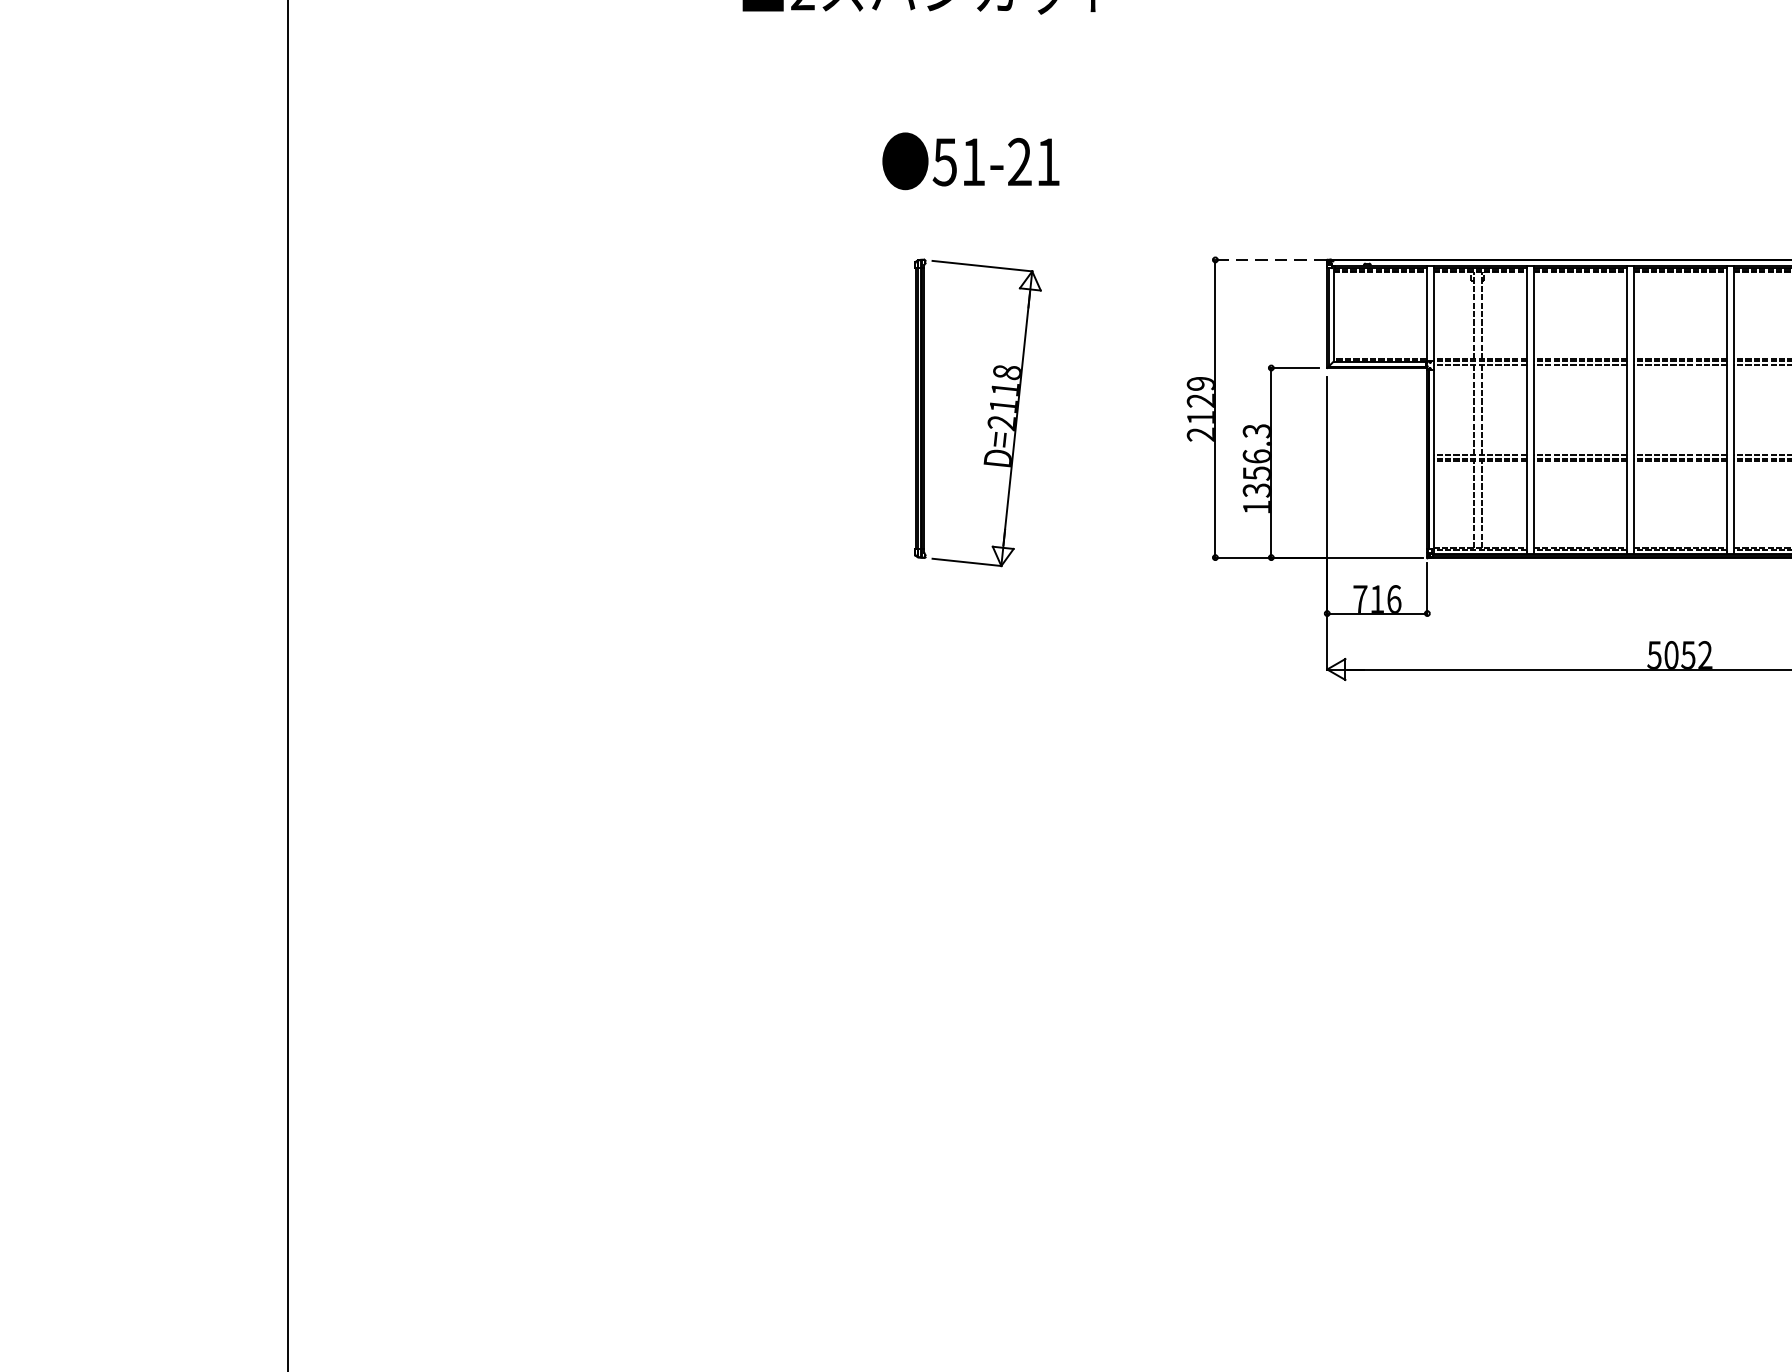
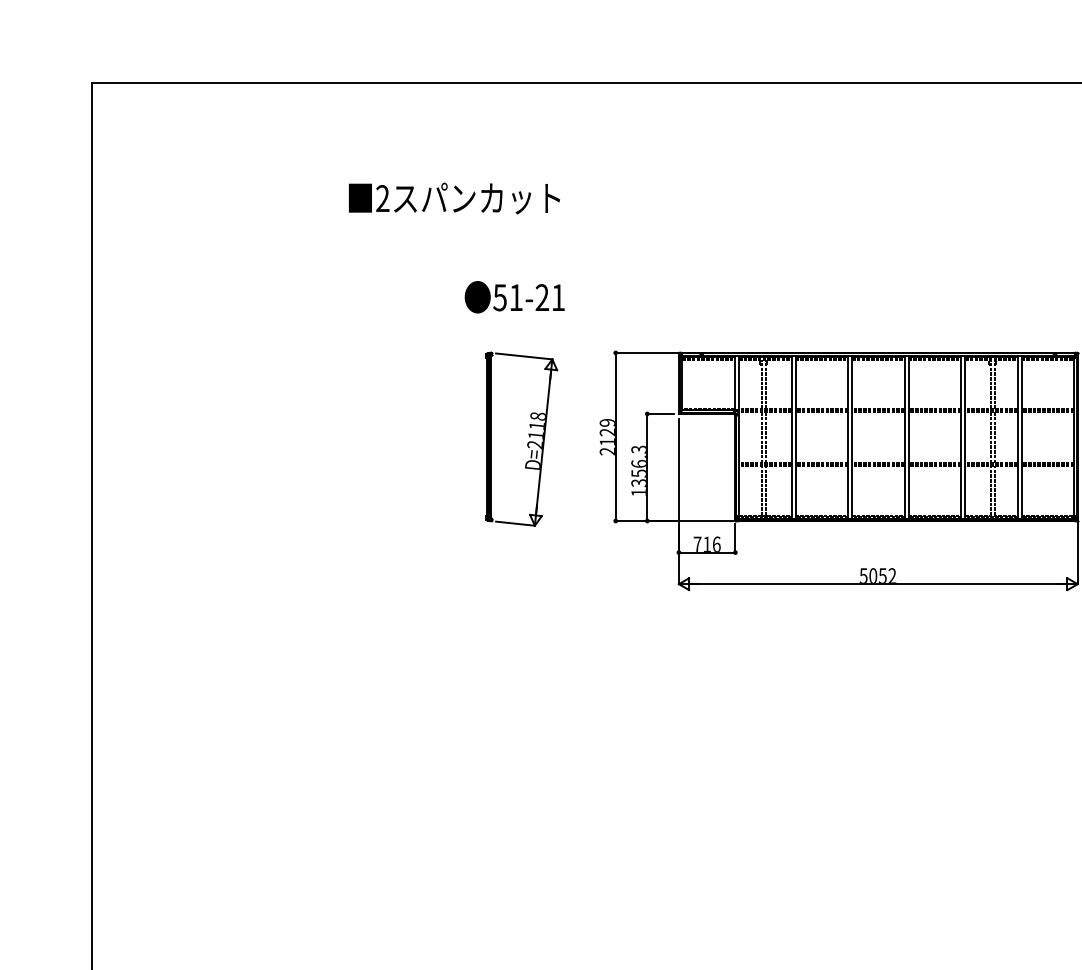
text: (970, 161) -> (514, 297), moved
line: (1269, 259) -> (646, 352), dashed -> solid
part: (990, 406) -> (528, 435), moved

